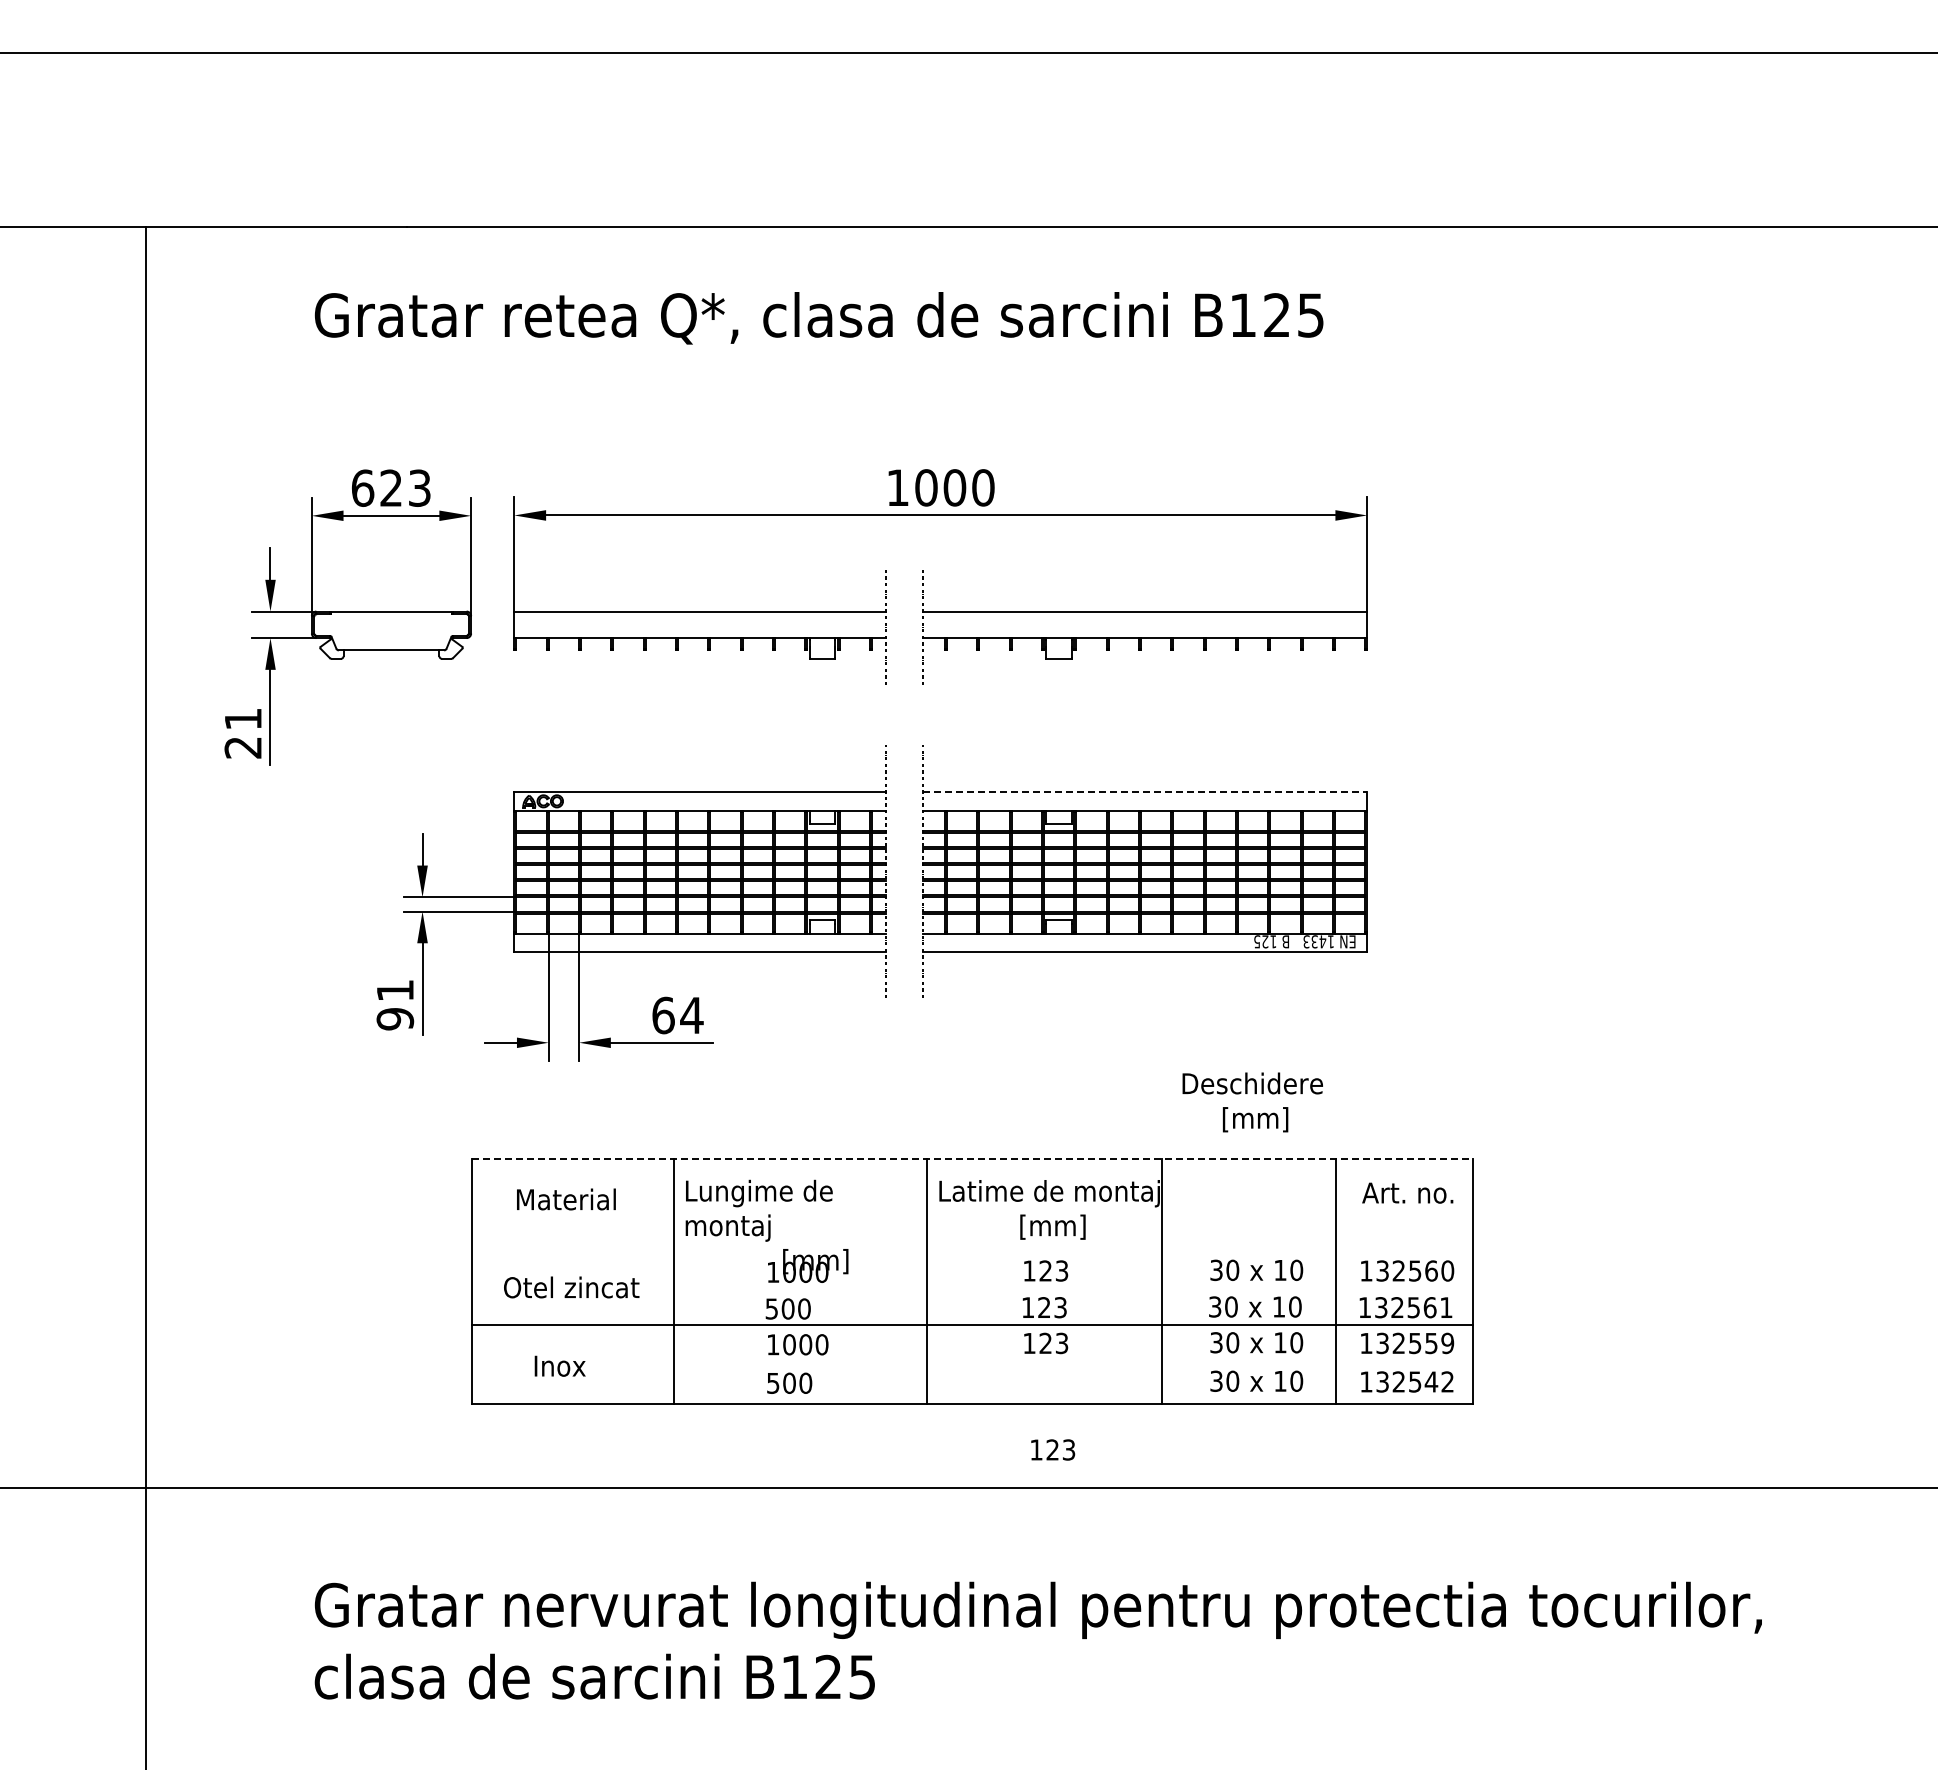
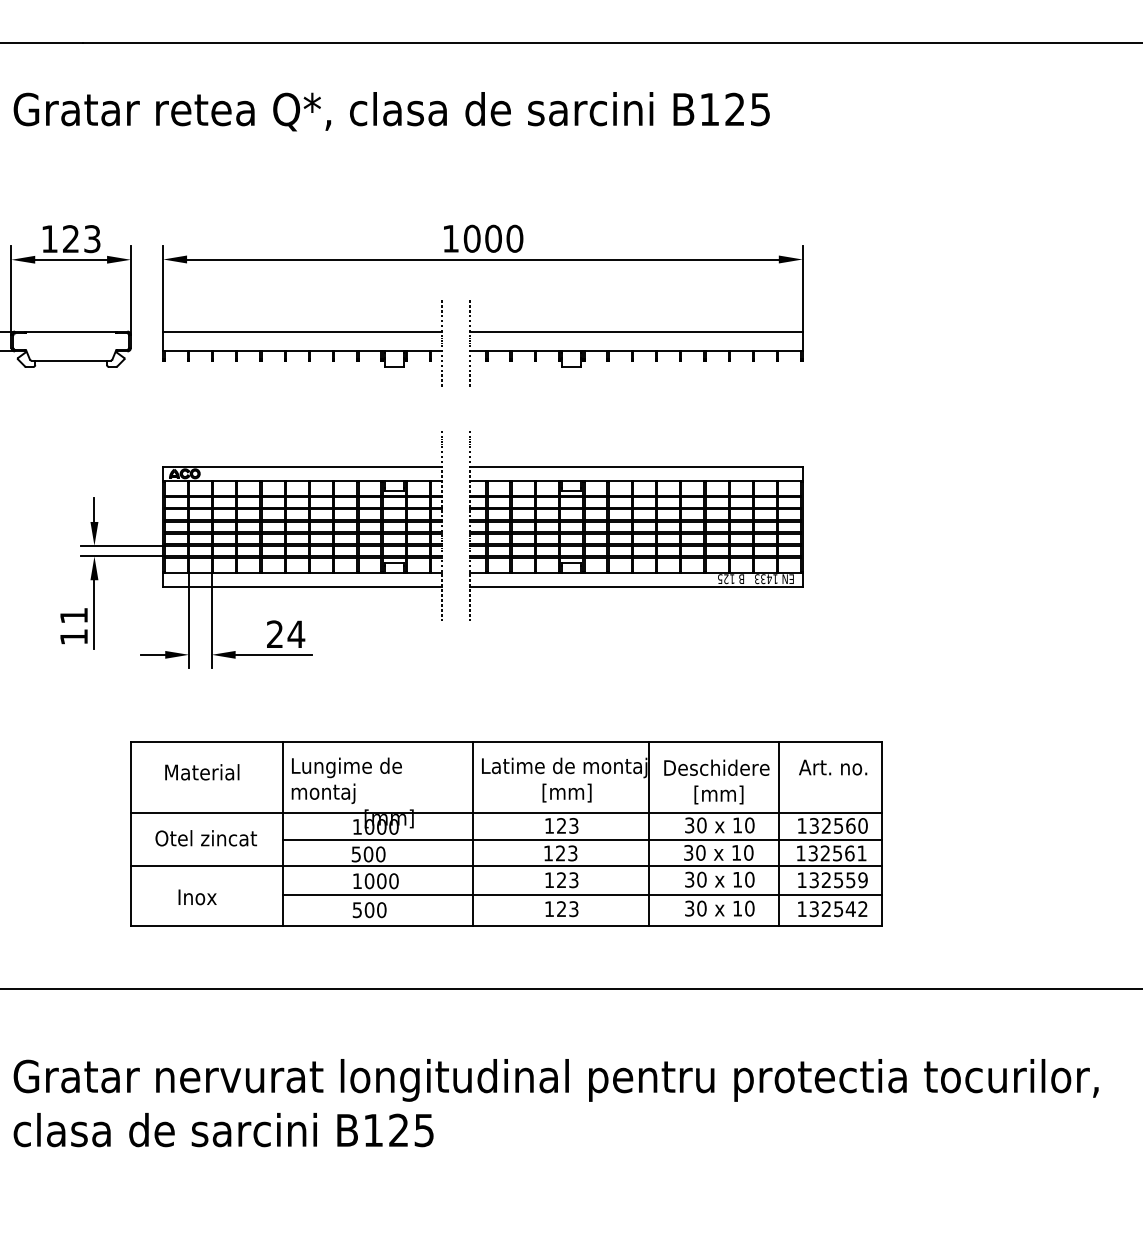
text: (362, 487) -> (49, 238), 623 -> 123
line: (1145, 792) -> (636, 467), dashed -> solid
text: (663, 1015) -> (275, 634), 64 -> 24
text: (395, 1019) -> (74, 637), 91 -> 11
text: (1252, 1102) -> (716, 782), moved
line: (972, 1159) -> (506, 742), dashed -> solid
line: (971, 1254) -> (506, 813), added
line: (1073, 1289) -> (582, 839), added
line: (1073, 1362) -> (582, 894), added
text: (1053, 1449) -> (562, 908), moved

